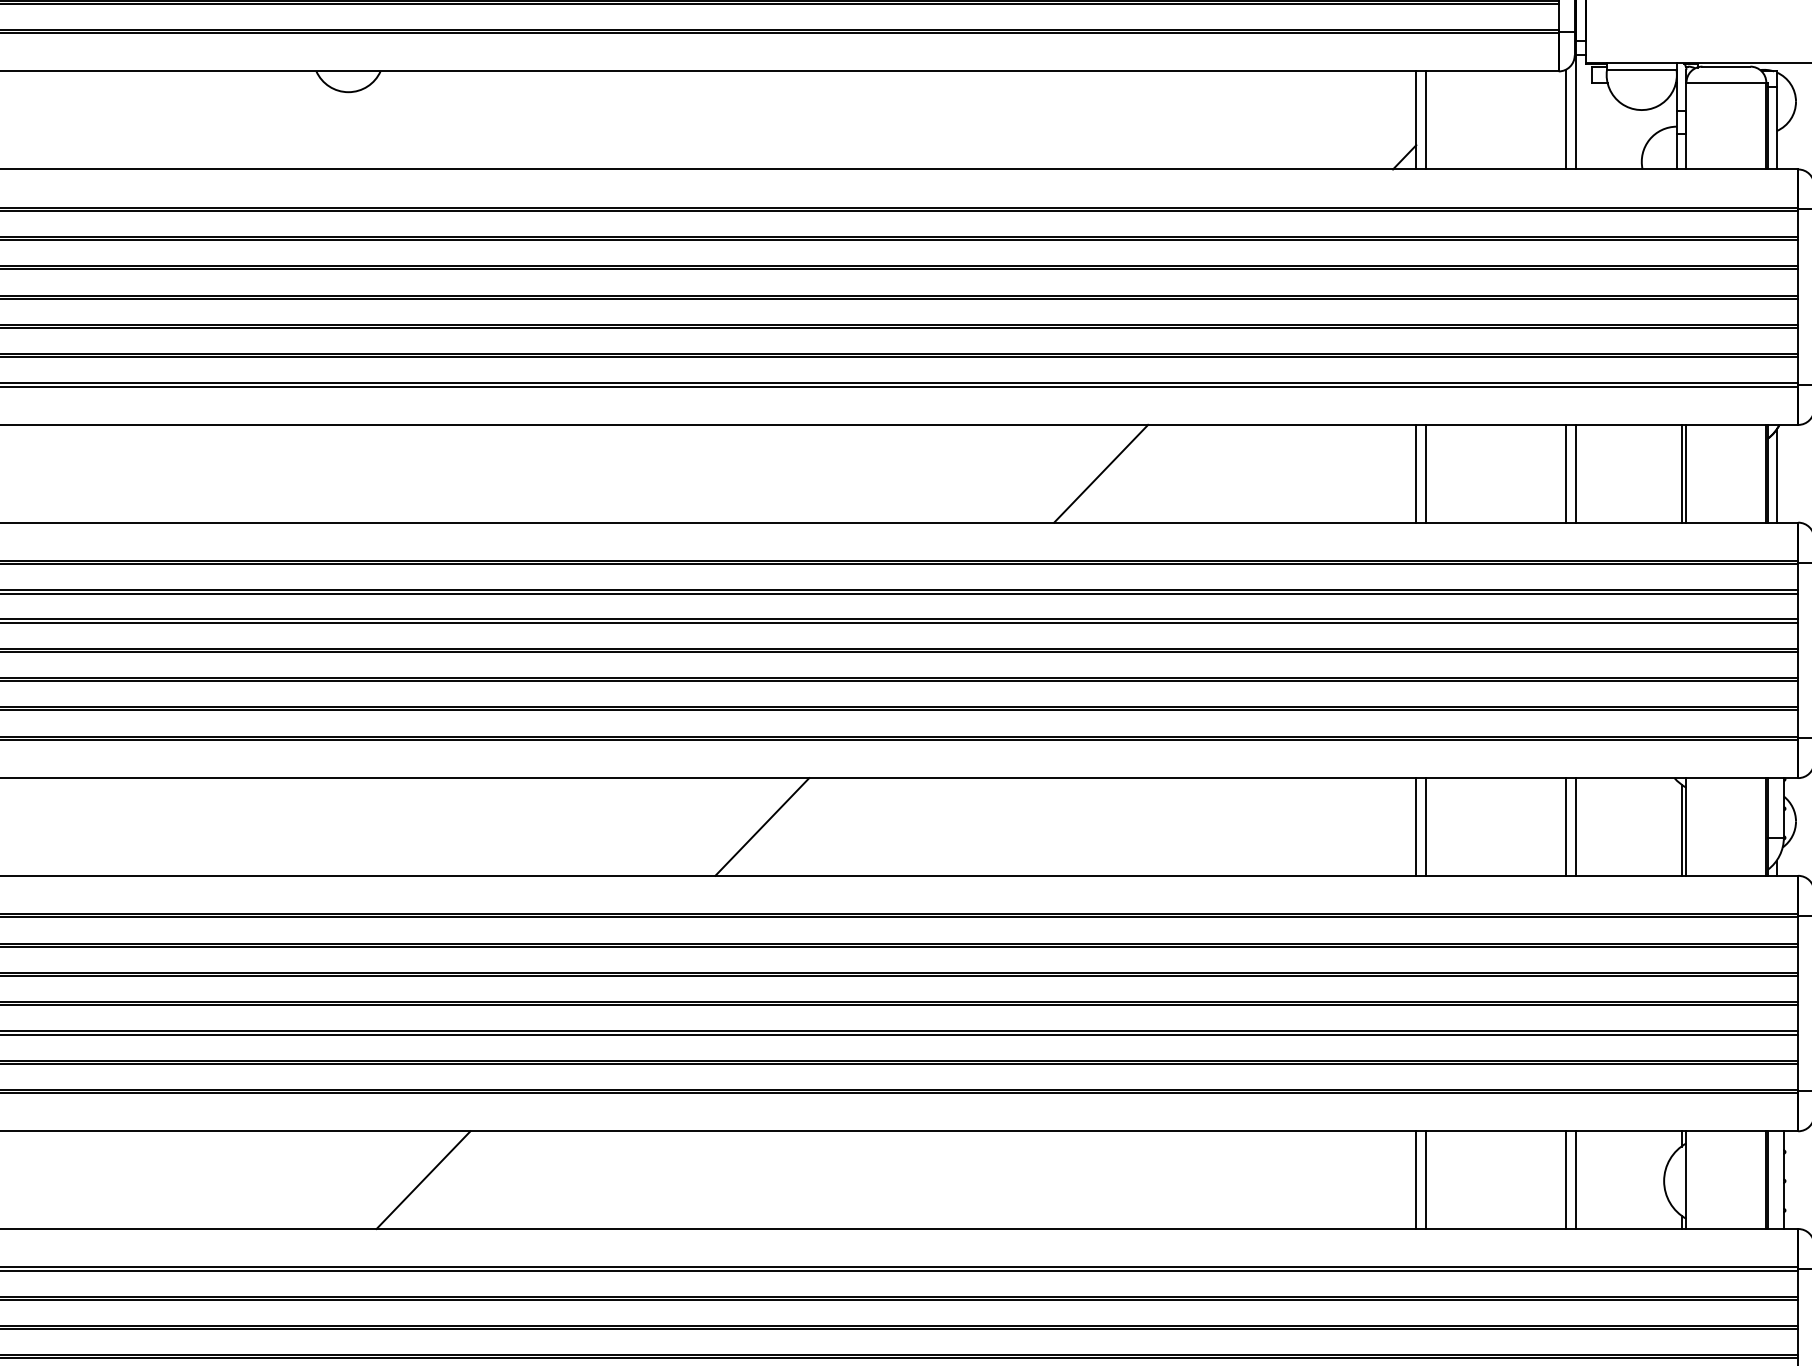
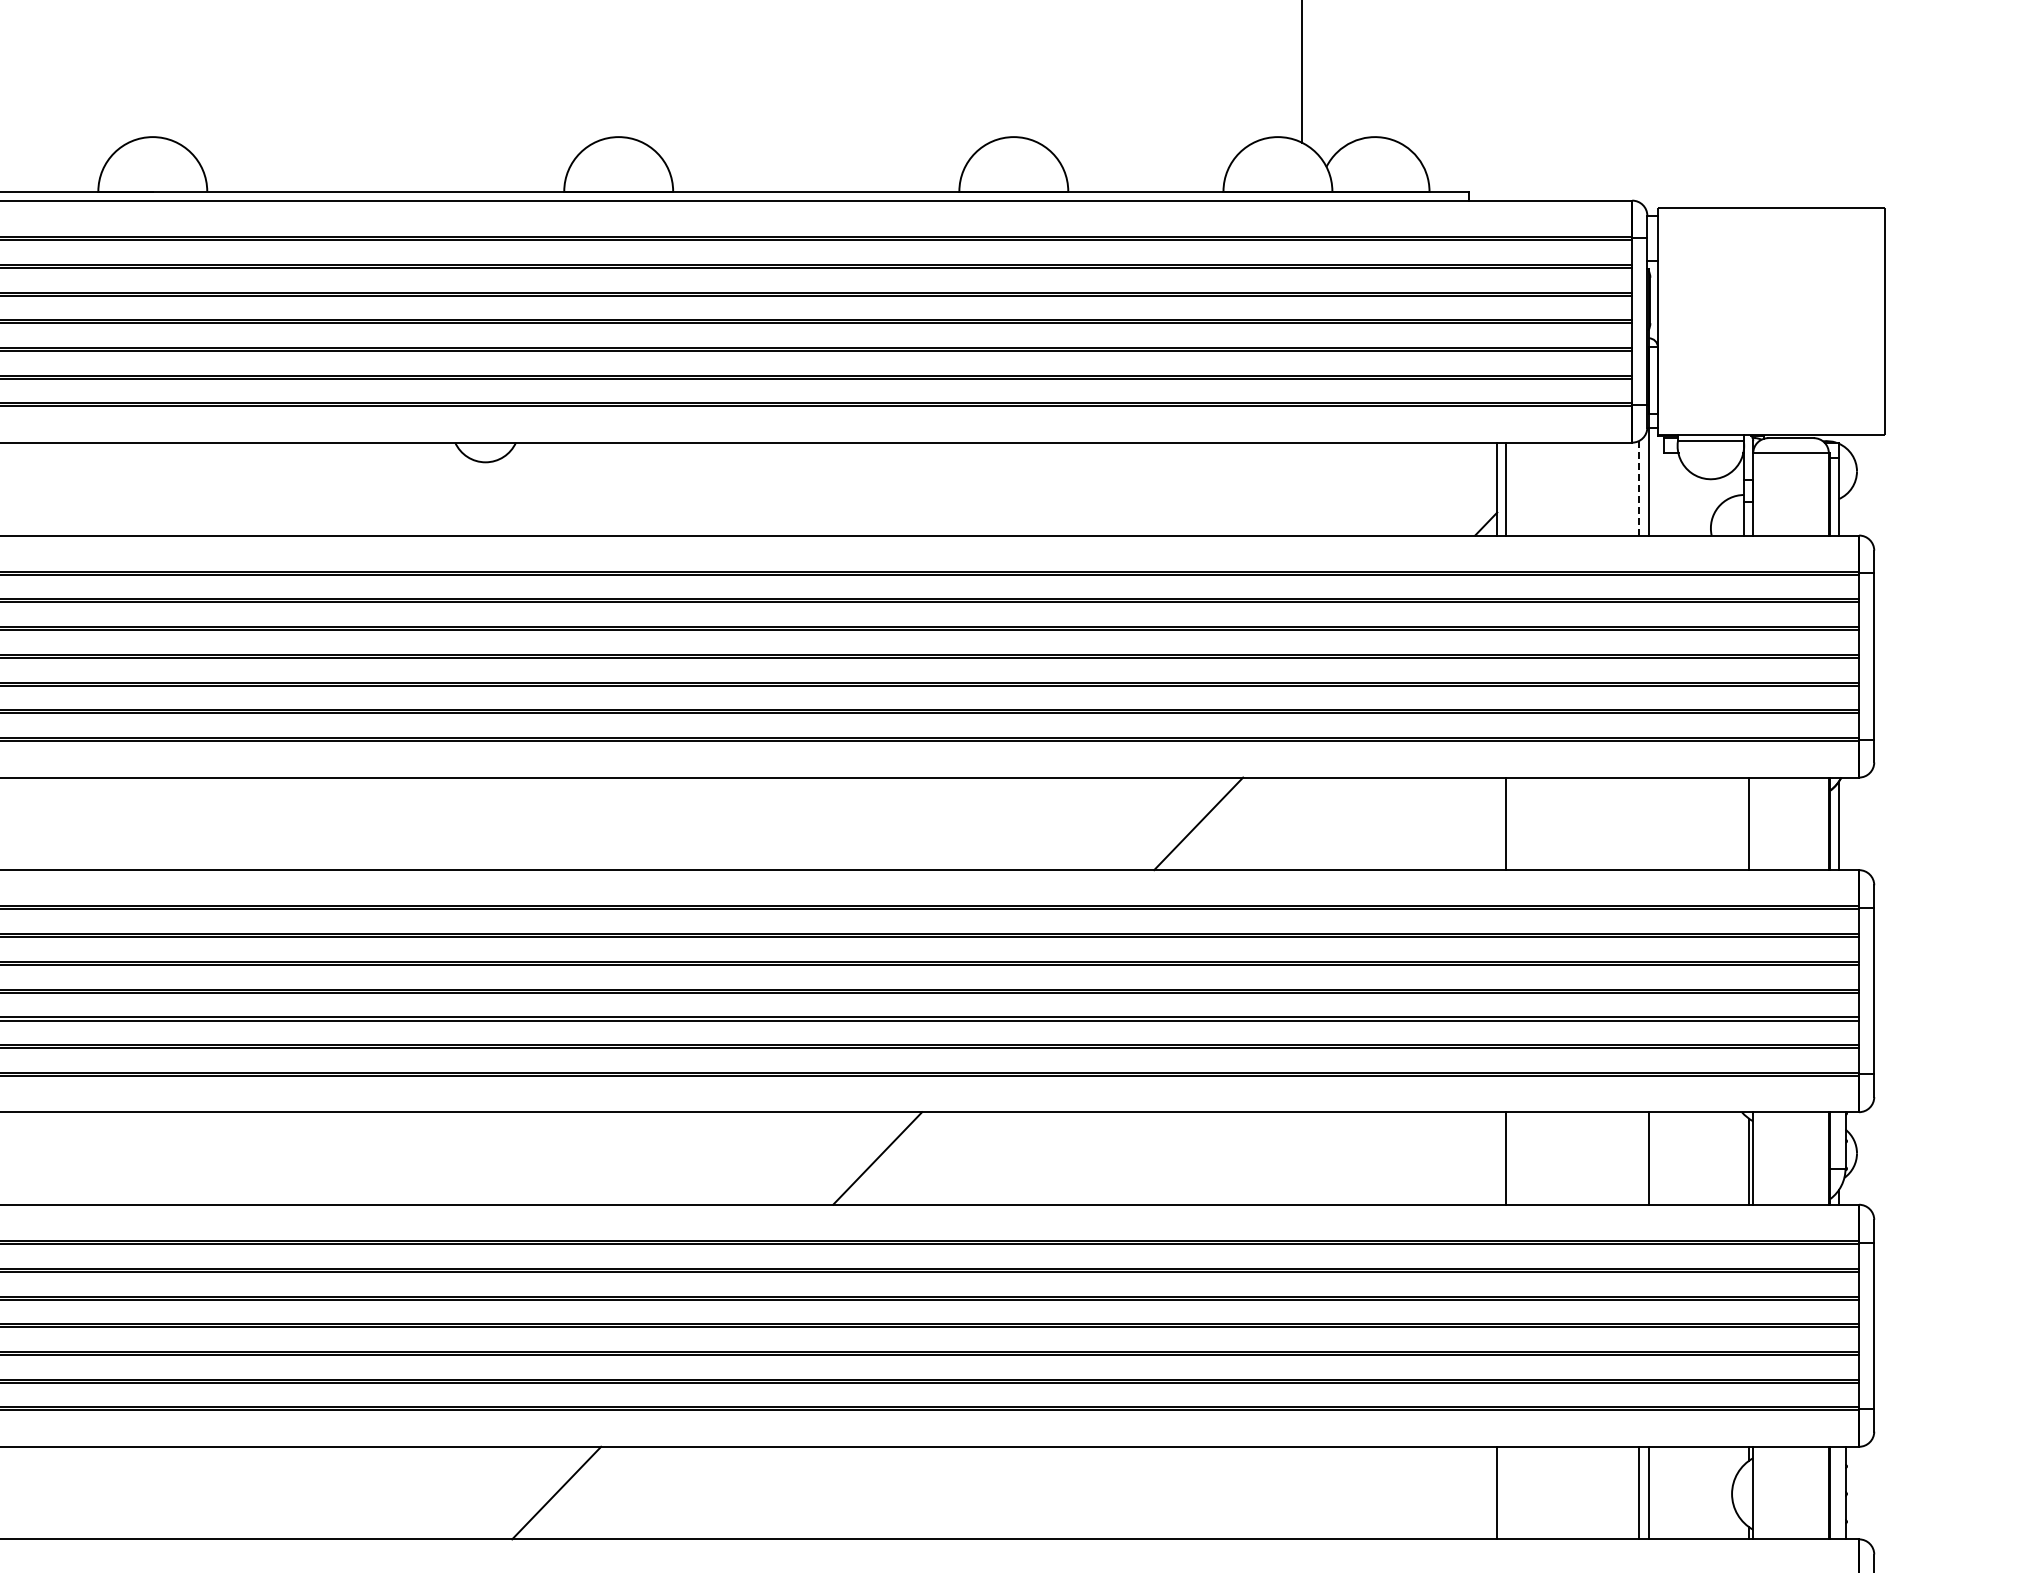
line: (1566, 118) -> (1639, 487), solid -> dashed
line: (1416, 473) -> (1497, 823), removed
line: (1566, 473) -> (1639, 823), removed
line: (1575, 473) -> (1648, 823), removed
line: (1686, 473) -> (1753, 823), removed
line: (1416, 827) -> (1497, 1158), removed
line: (1566, 827) -> (1639, 1158), removed
line: (1426, 1179) -> (1506, 1492), removed

